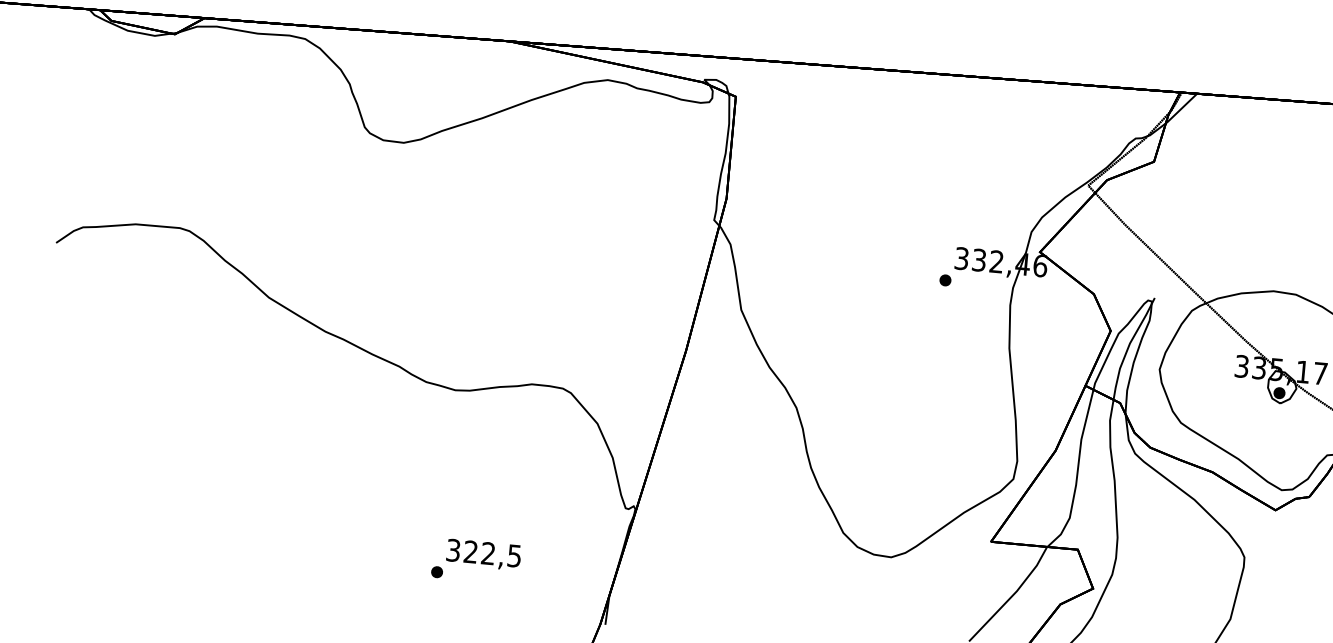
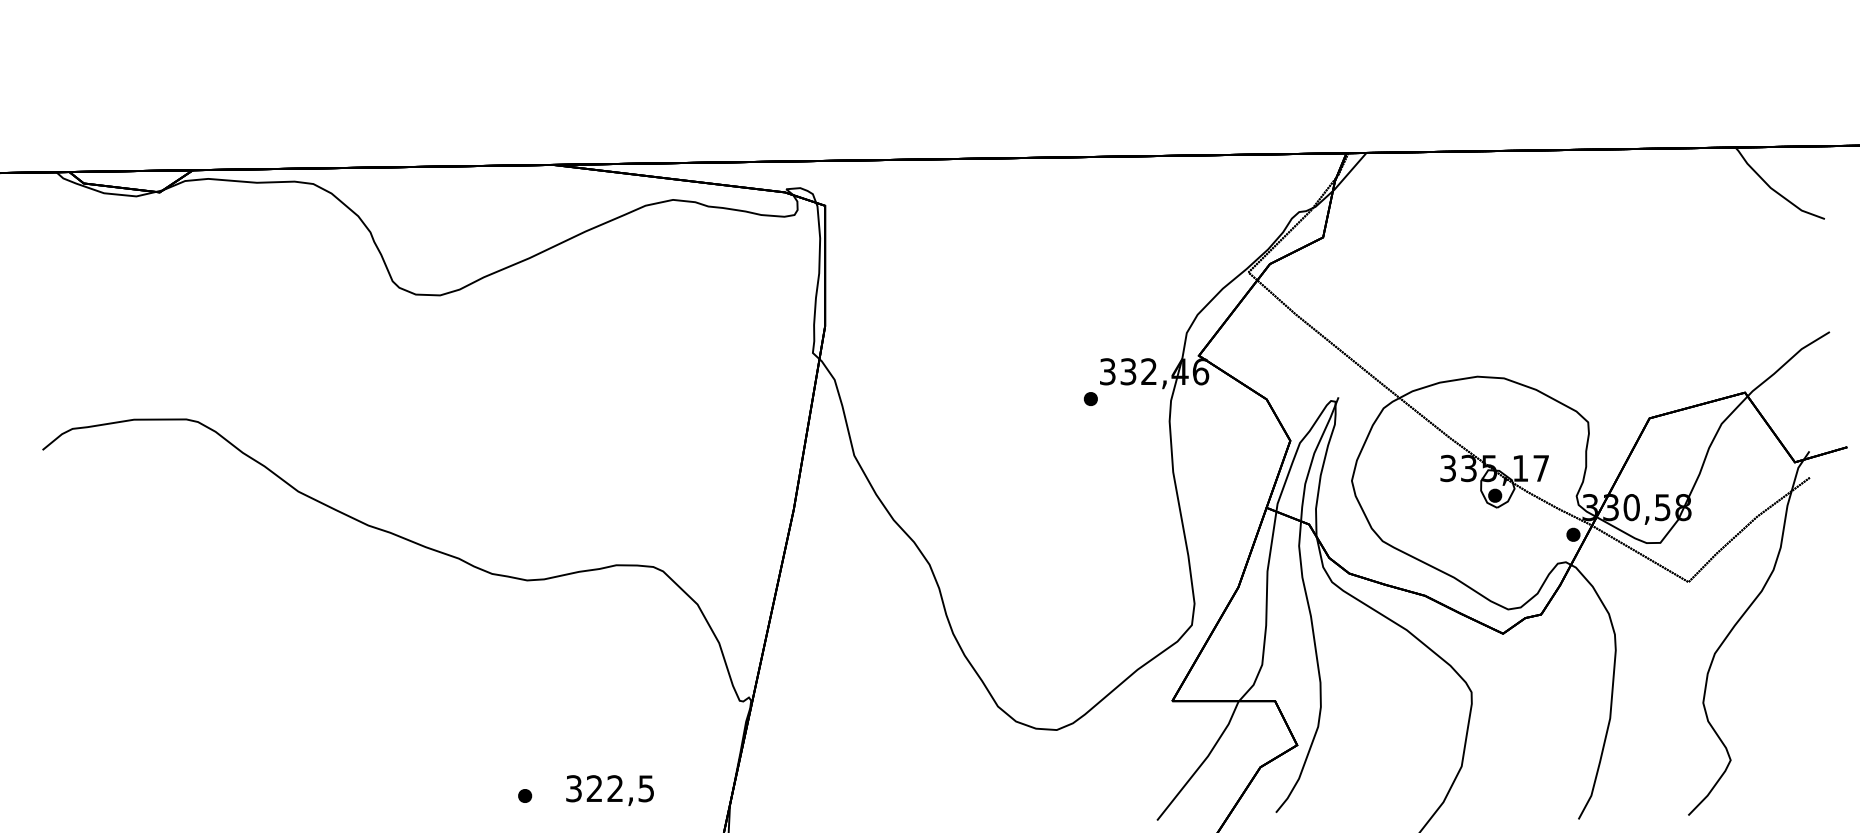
text: (483, 554) -> (609, 790), moved

